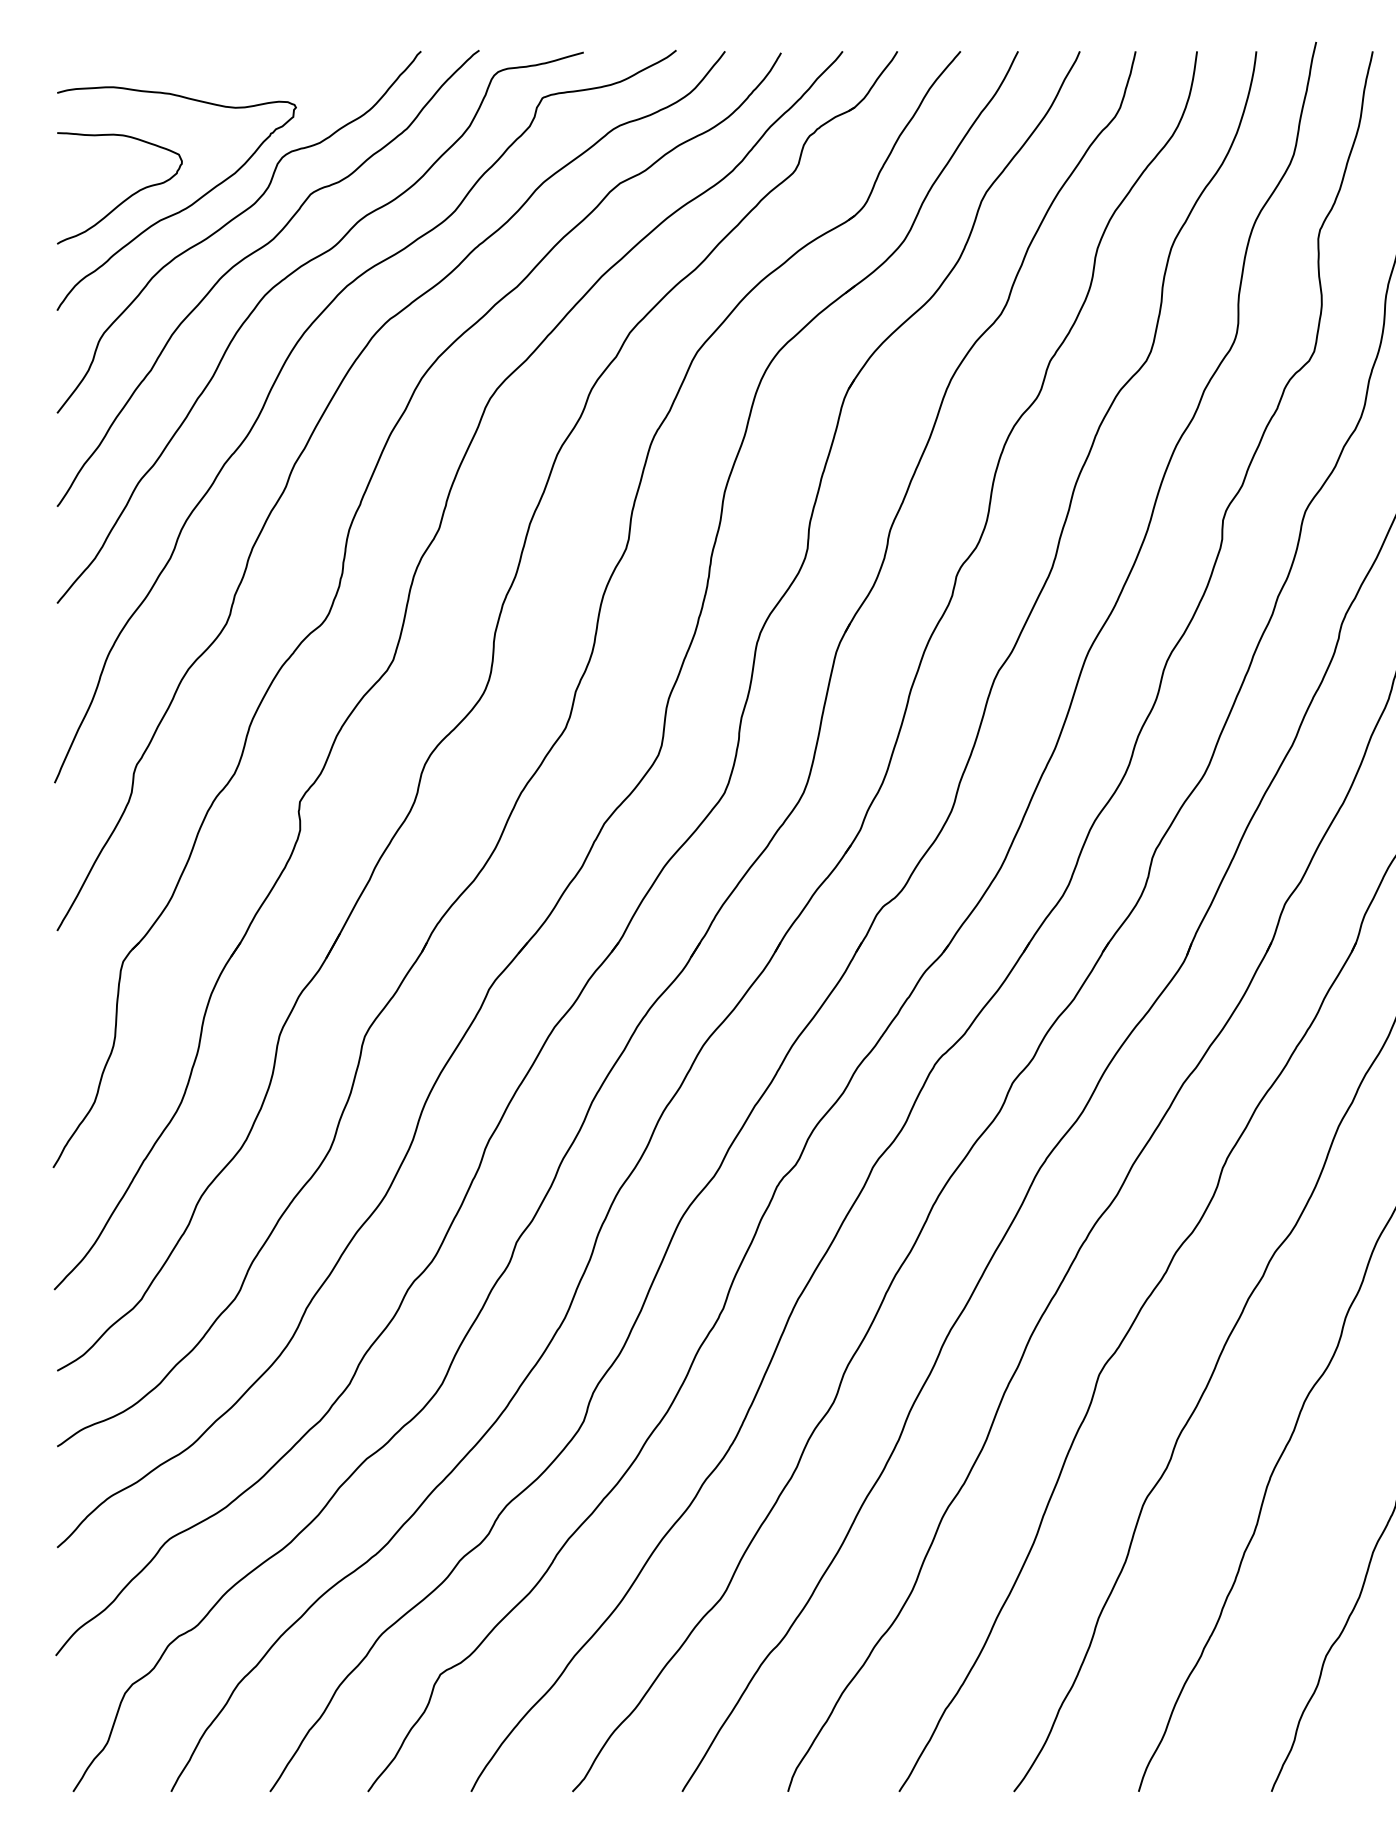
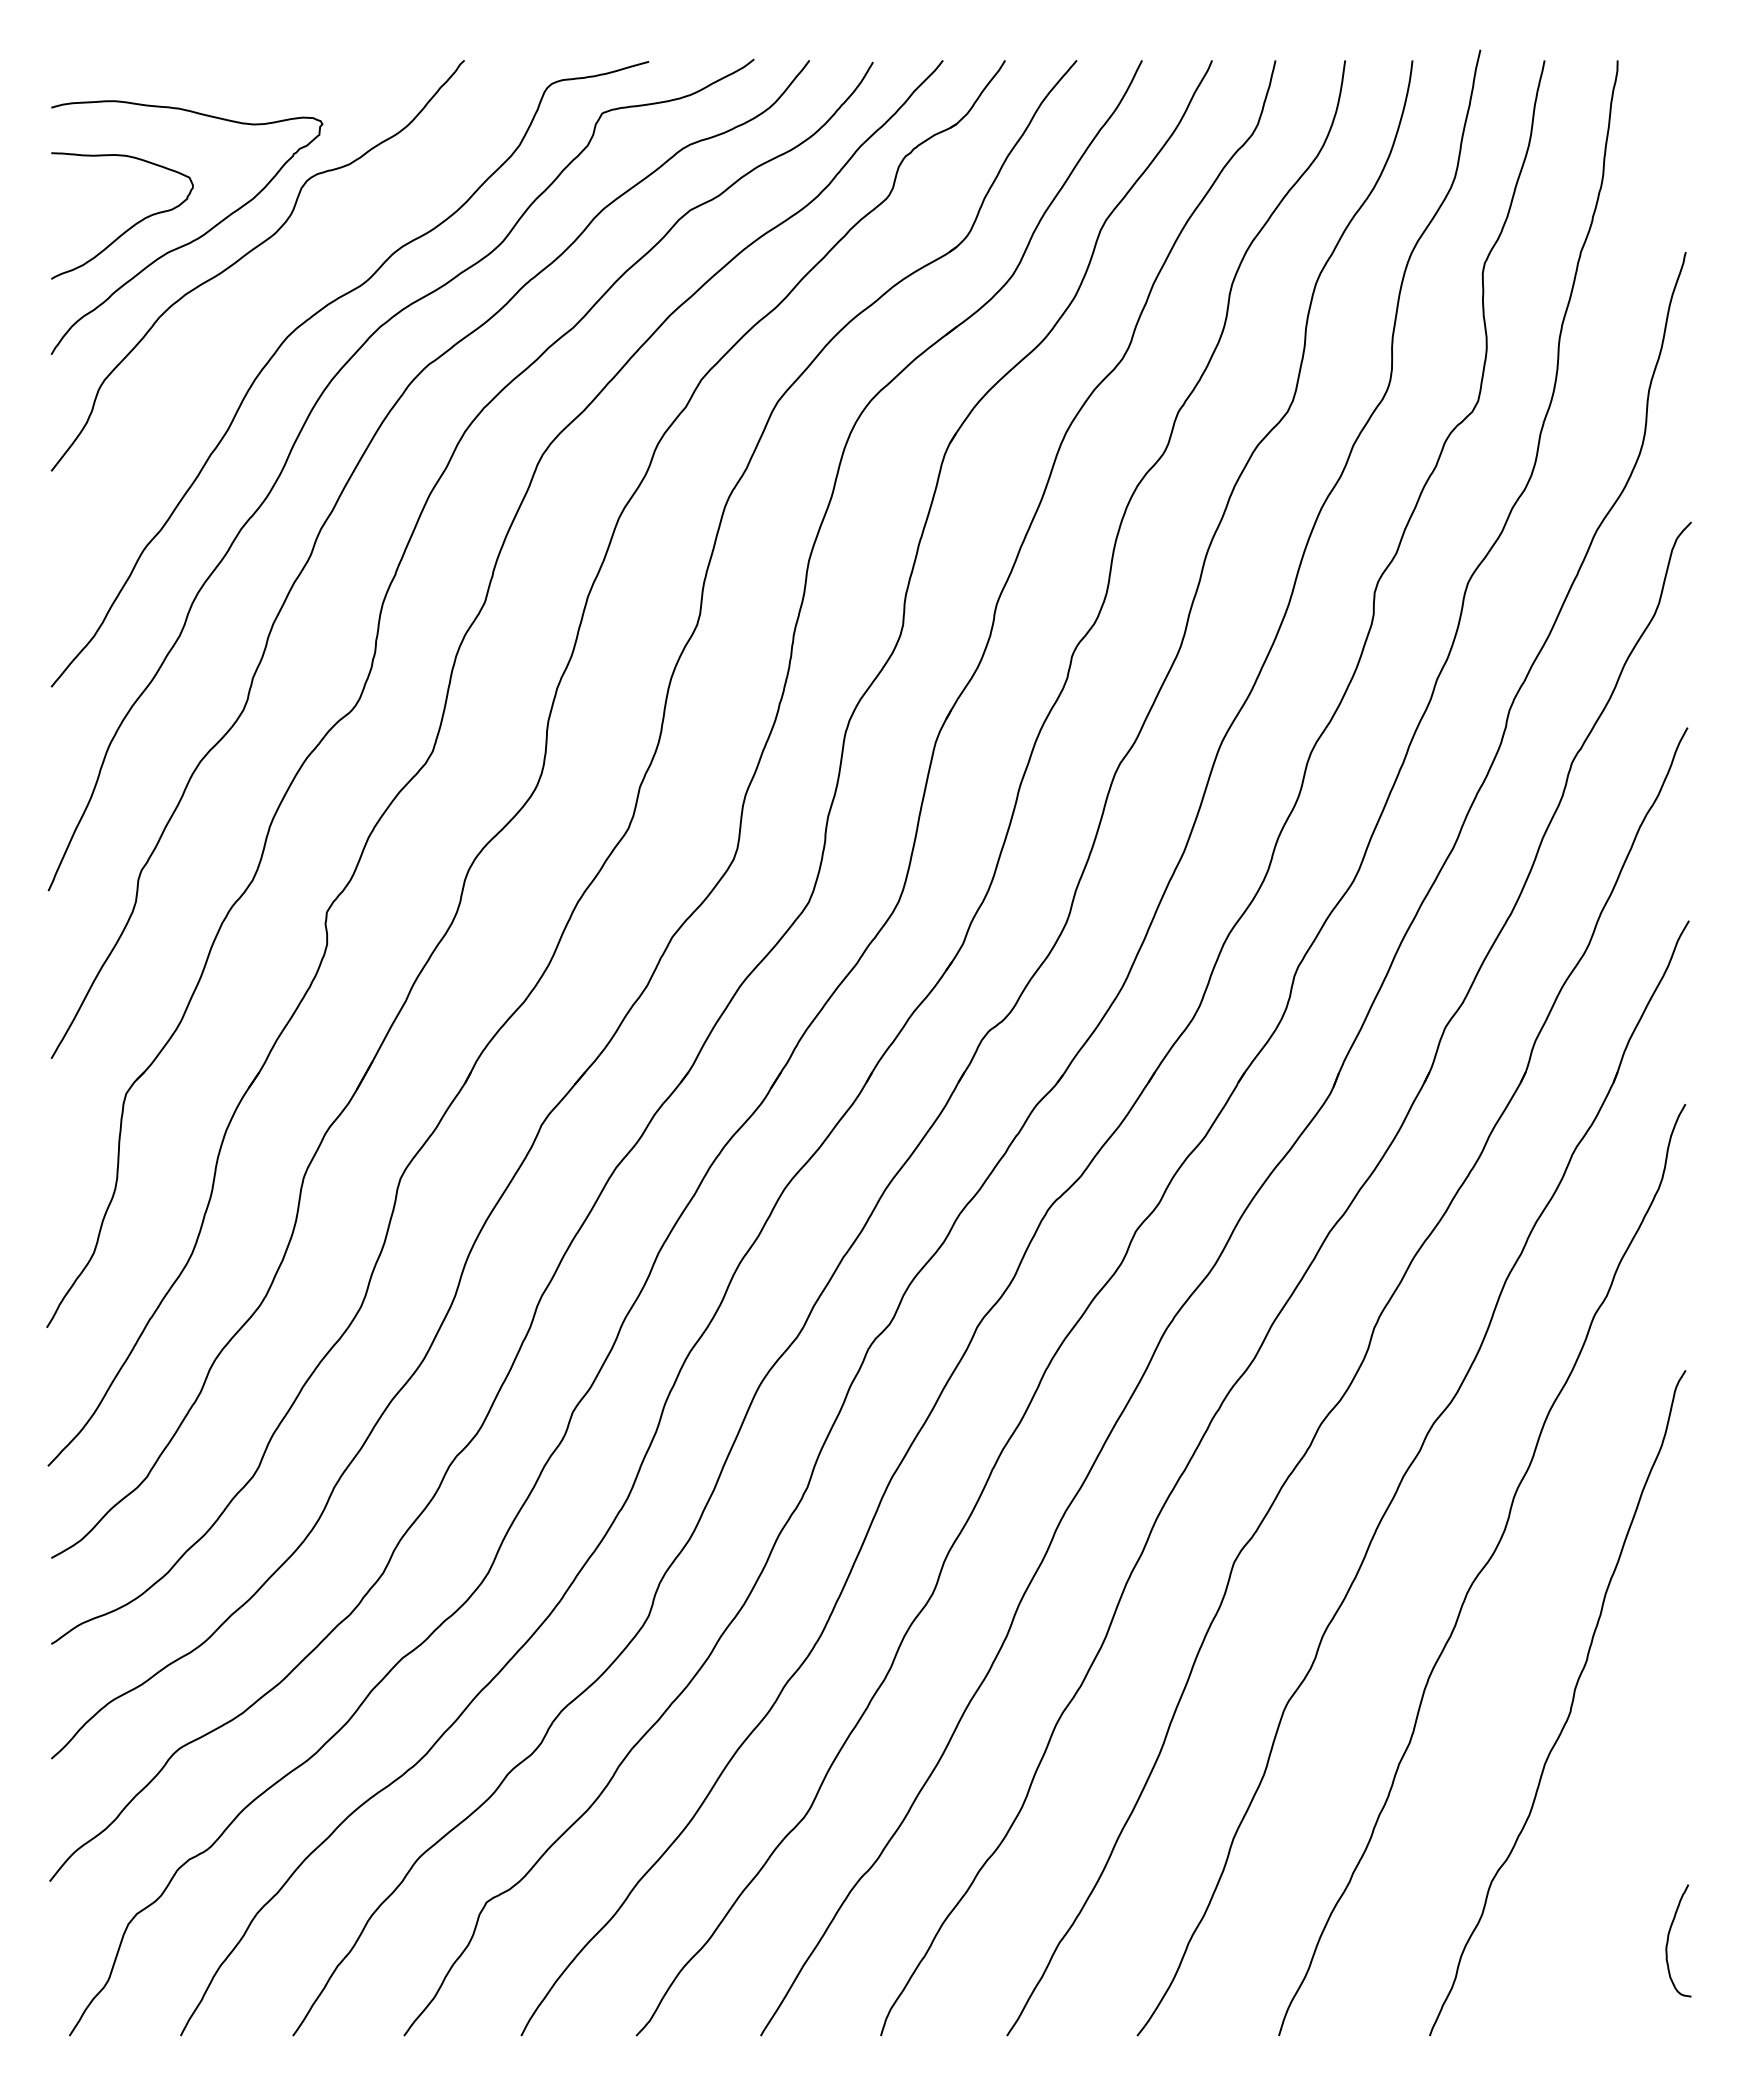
curve: (252, 254) -> (272, 291), removed

